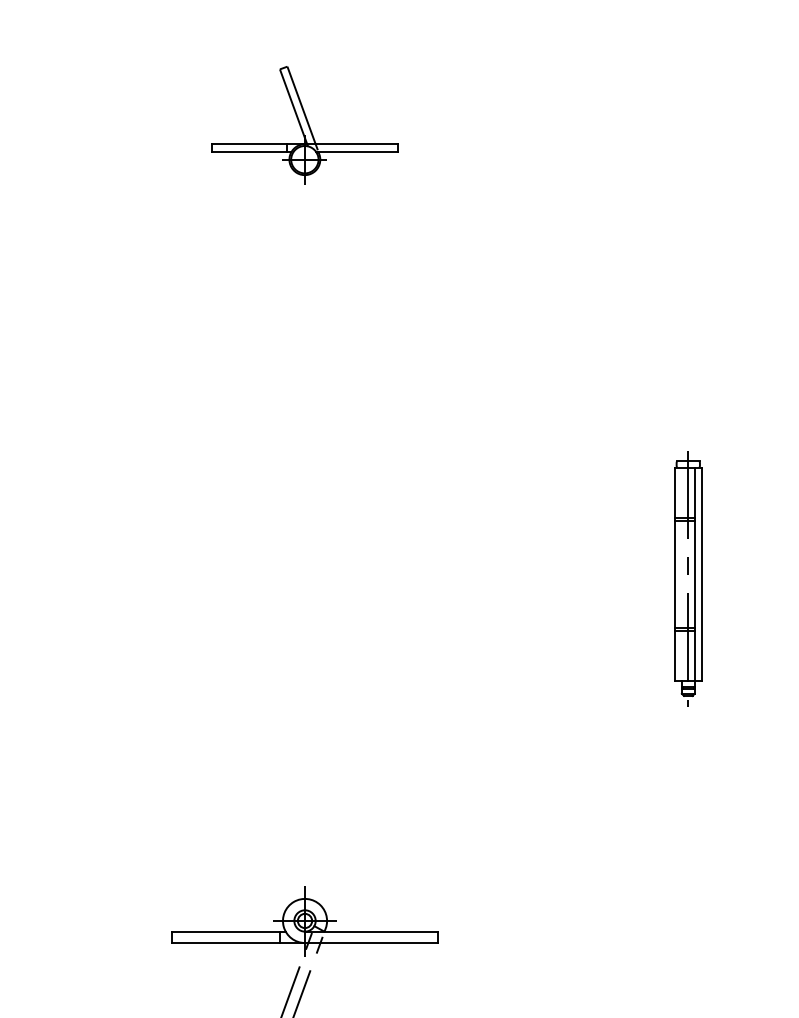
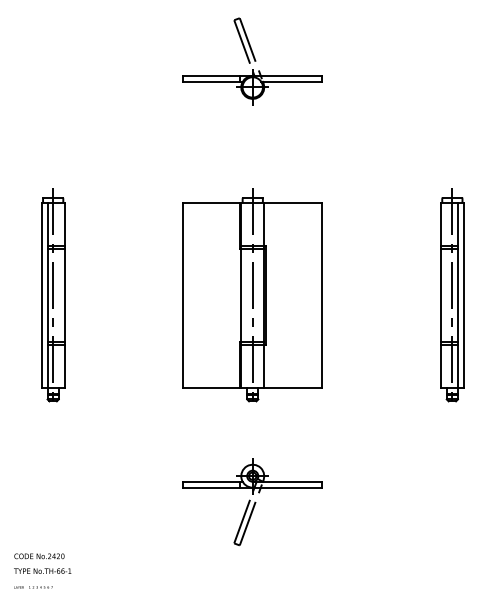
part: (304, 124) -> (252, 61), size x1.43
part: (304, 574) -> (252, 295), added
part: (688, 574) -> (452, 295), size x1.67

